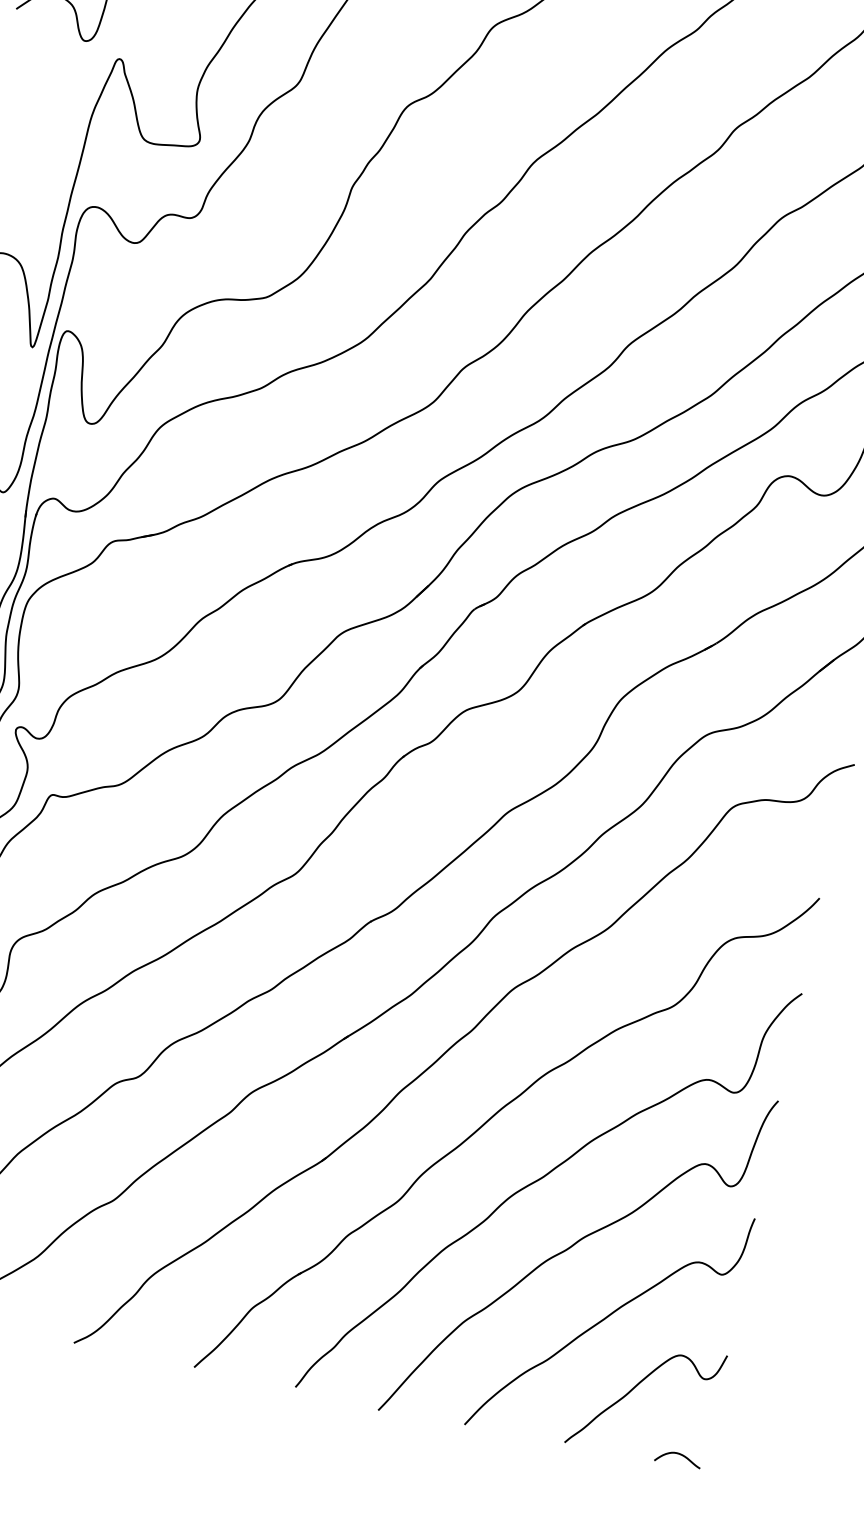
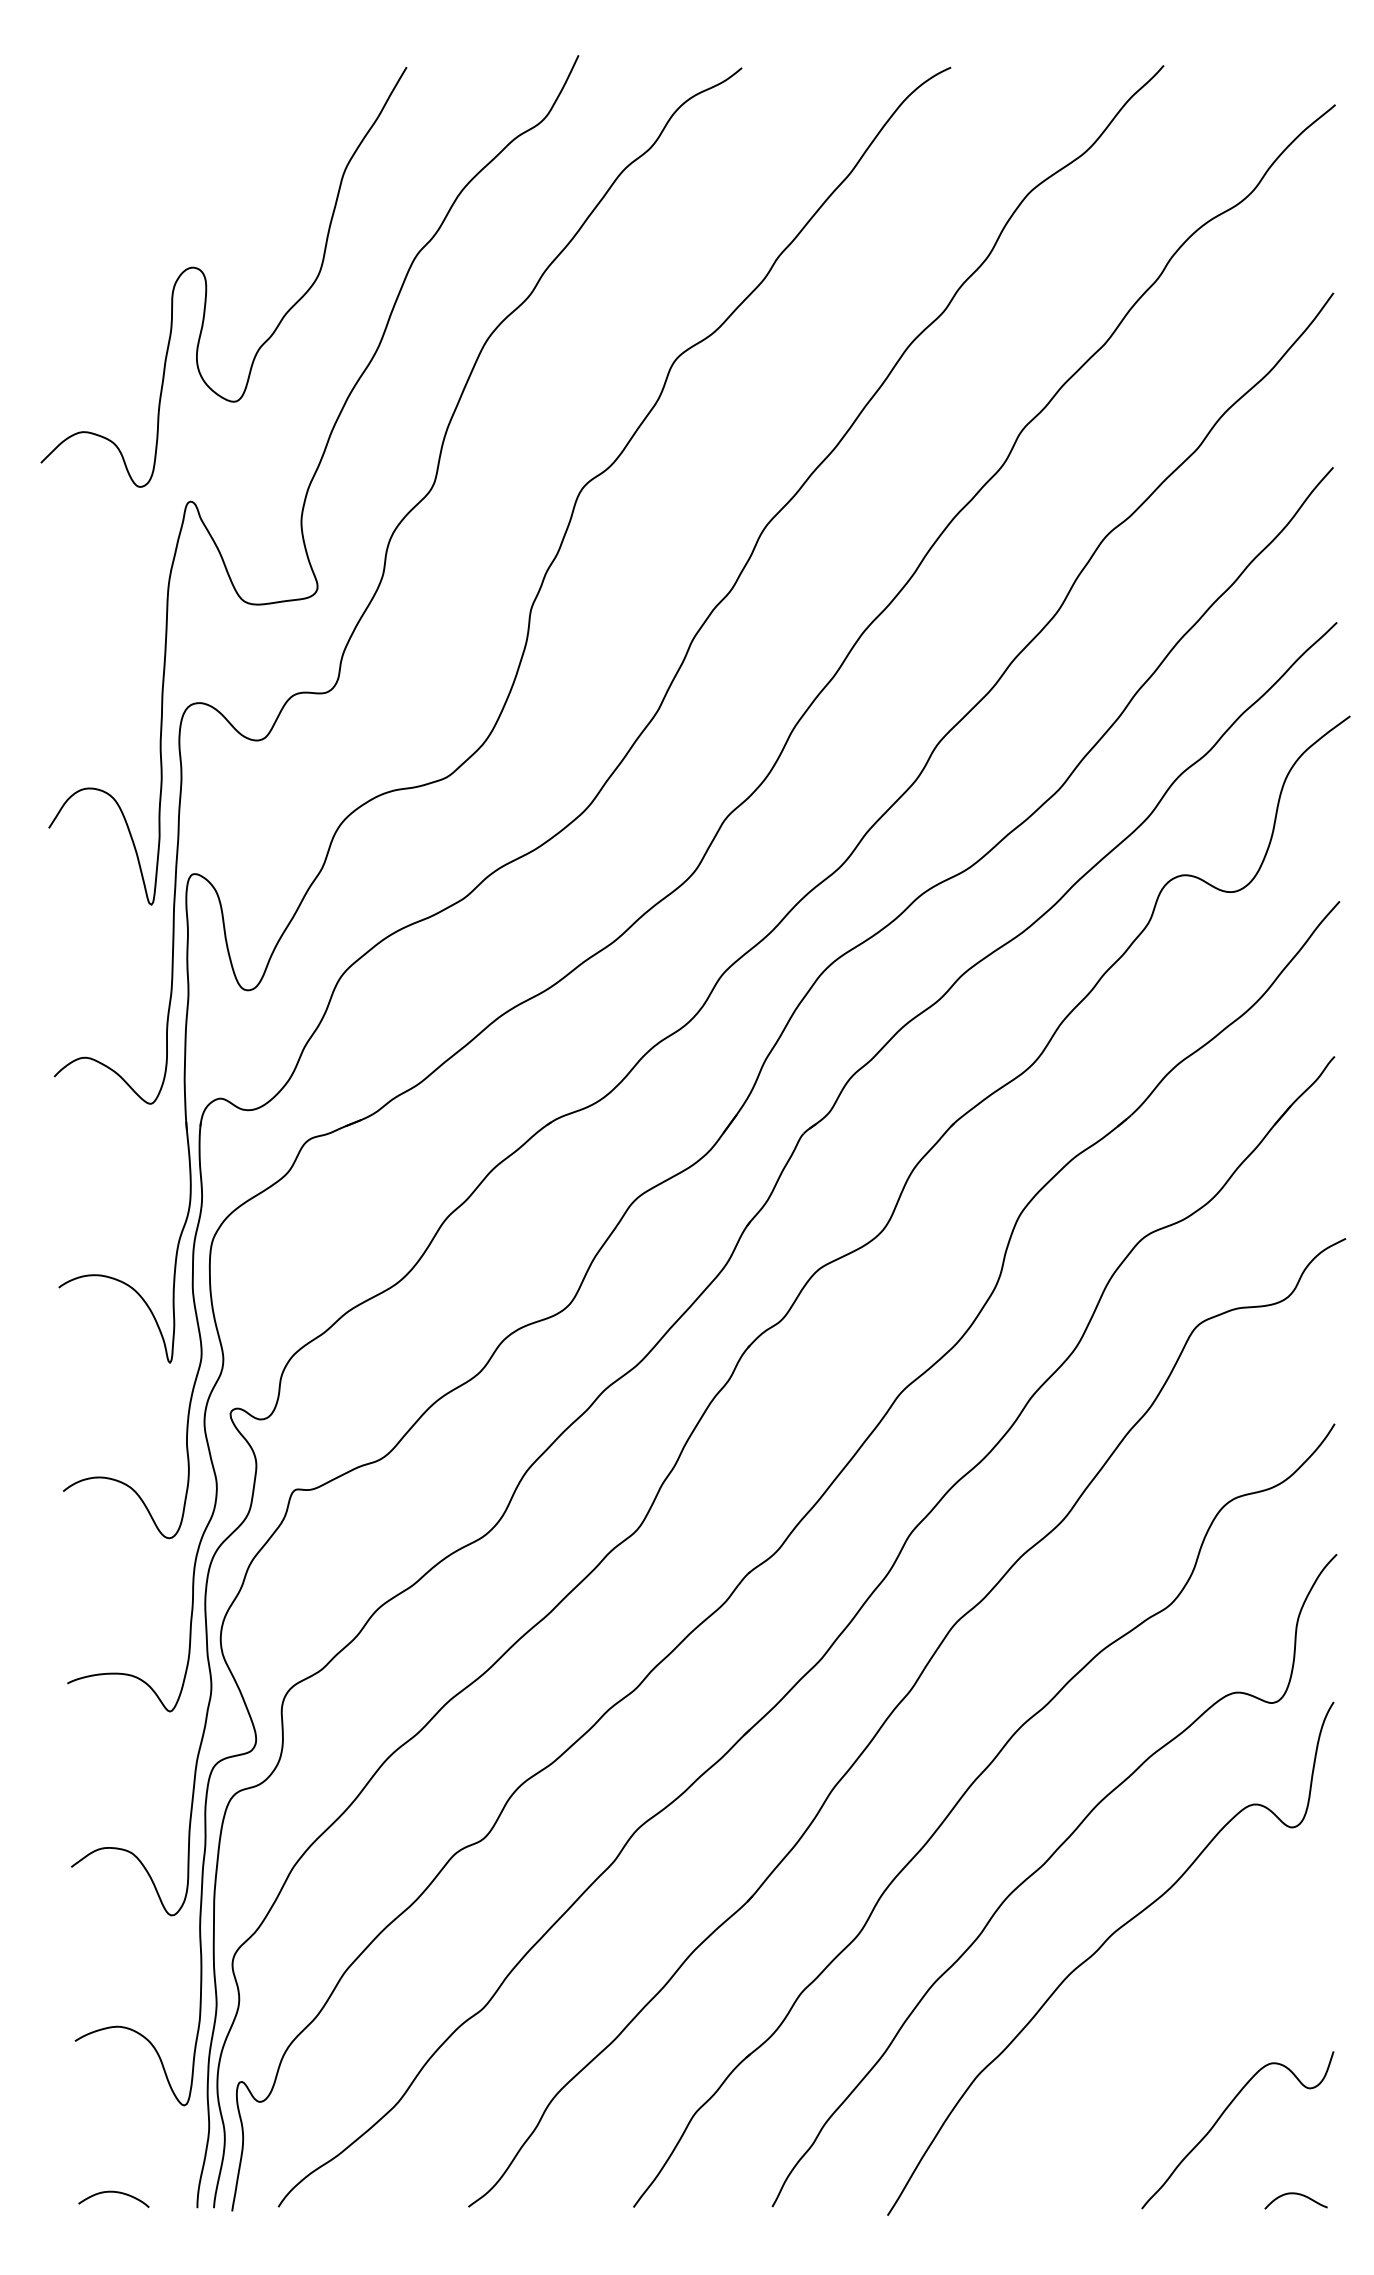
curve: (605, 1319) -> (1163, 2035), removed

